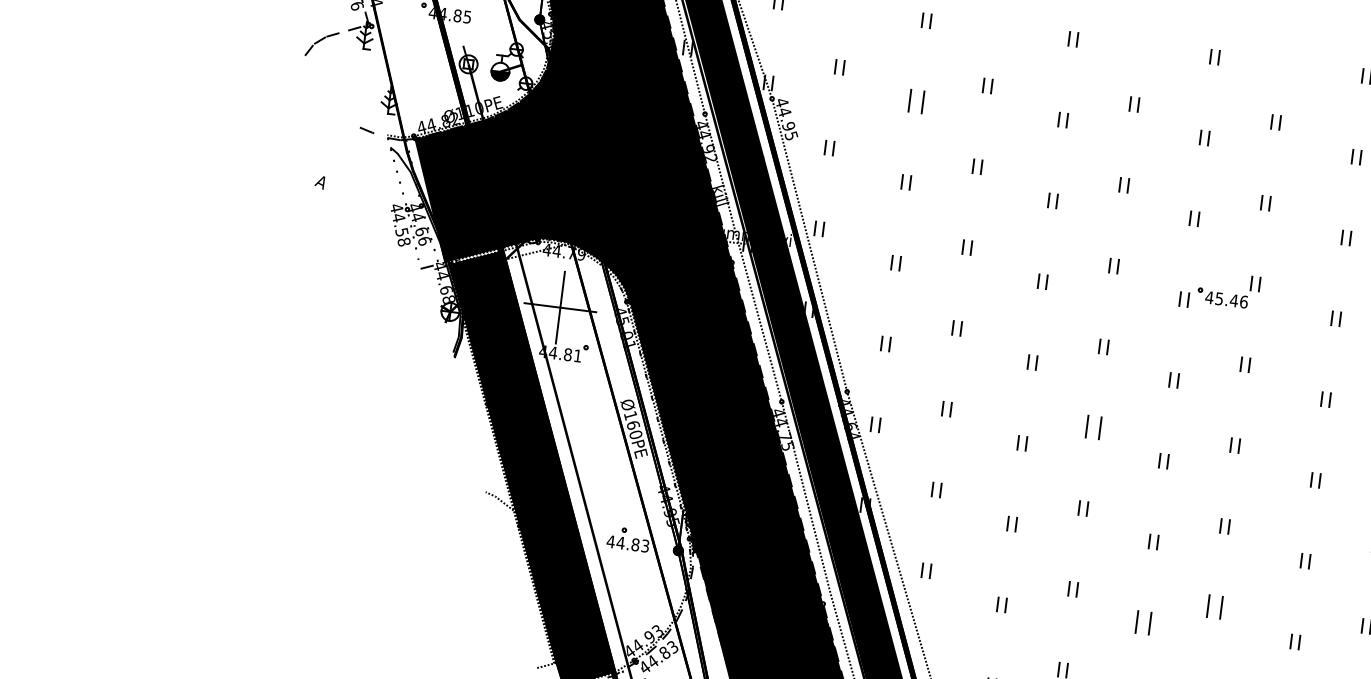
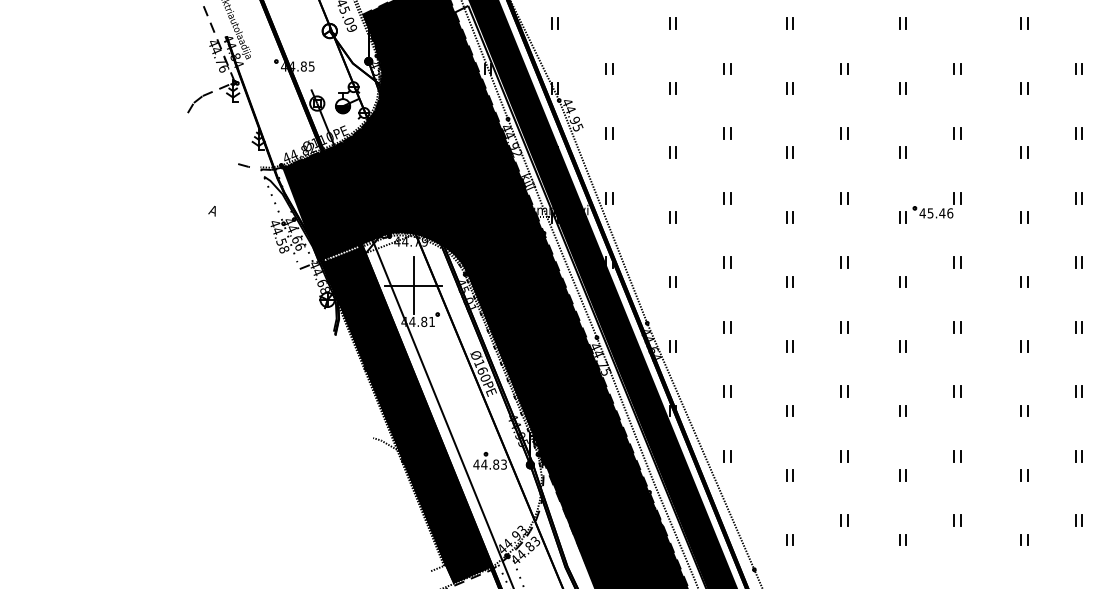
part: (915, 101) -> (672, 88), size x0.62
part: (1093, 428) -> (844, 327), size x0.62
part: (1214, 607) -> (957, 456), size x0.62
part: (1142, 622) -> (902, 475), size x0.62

